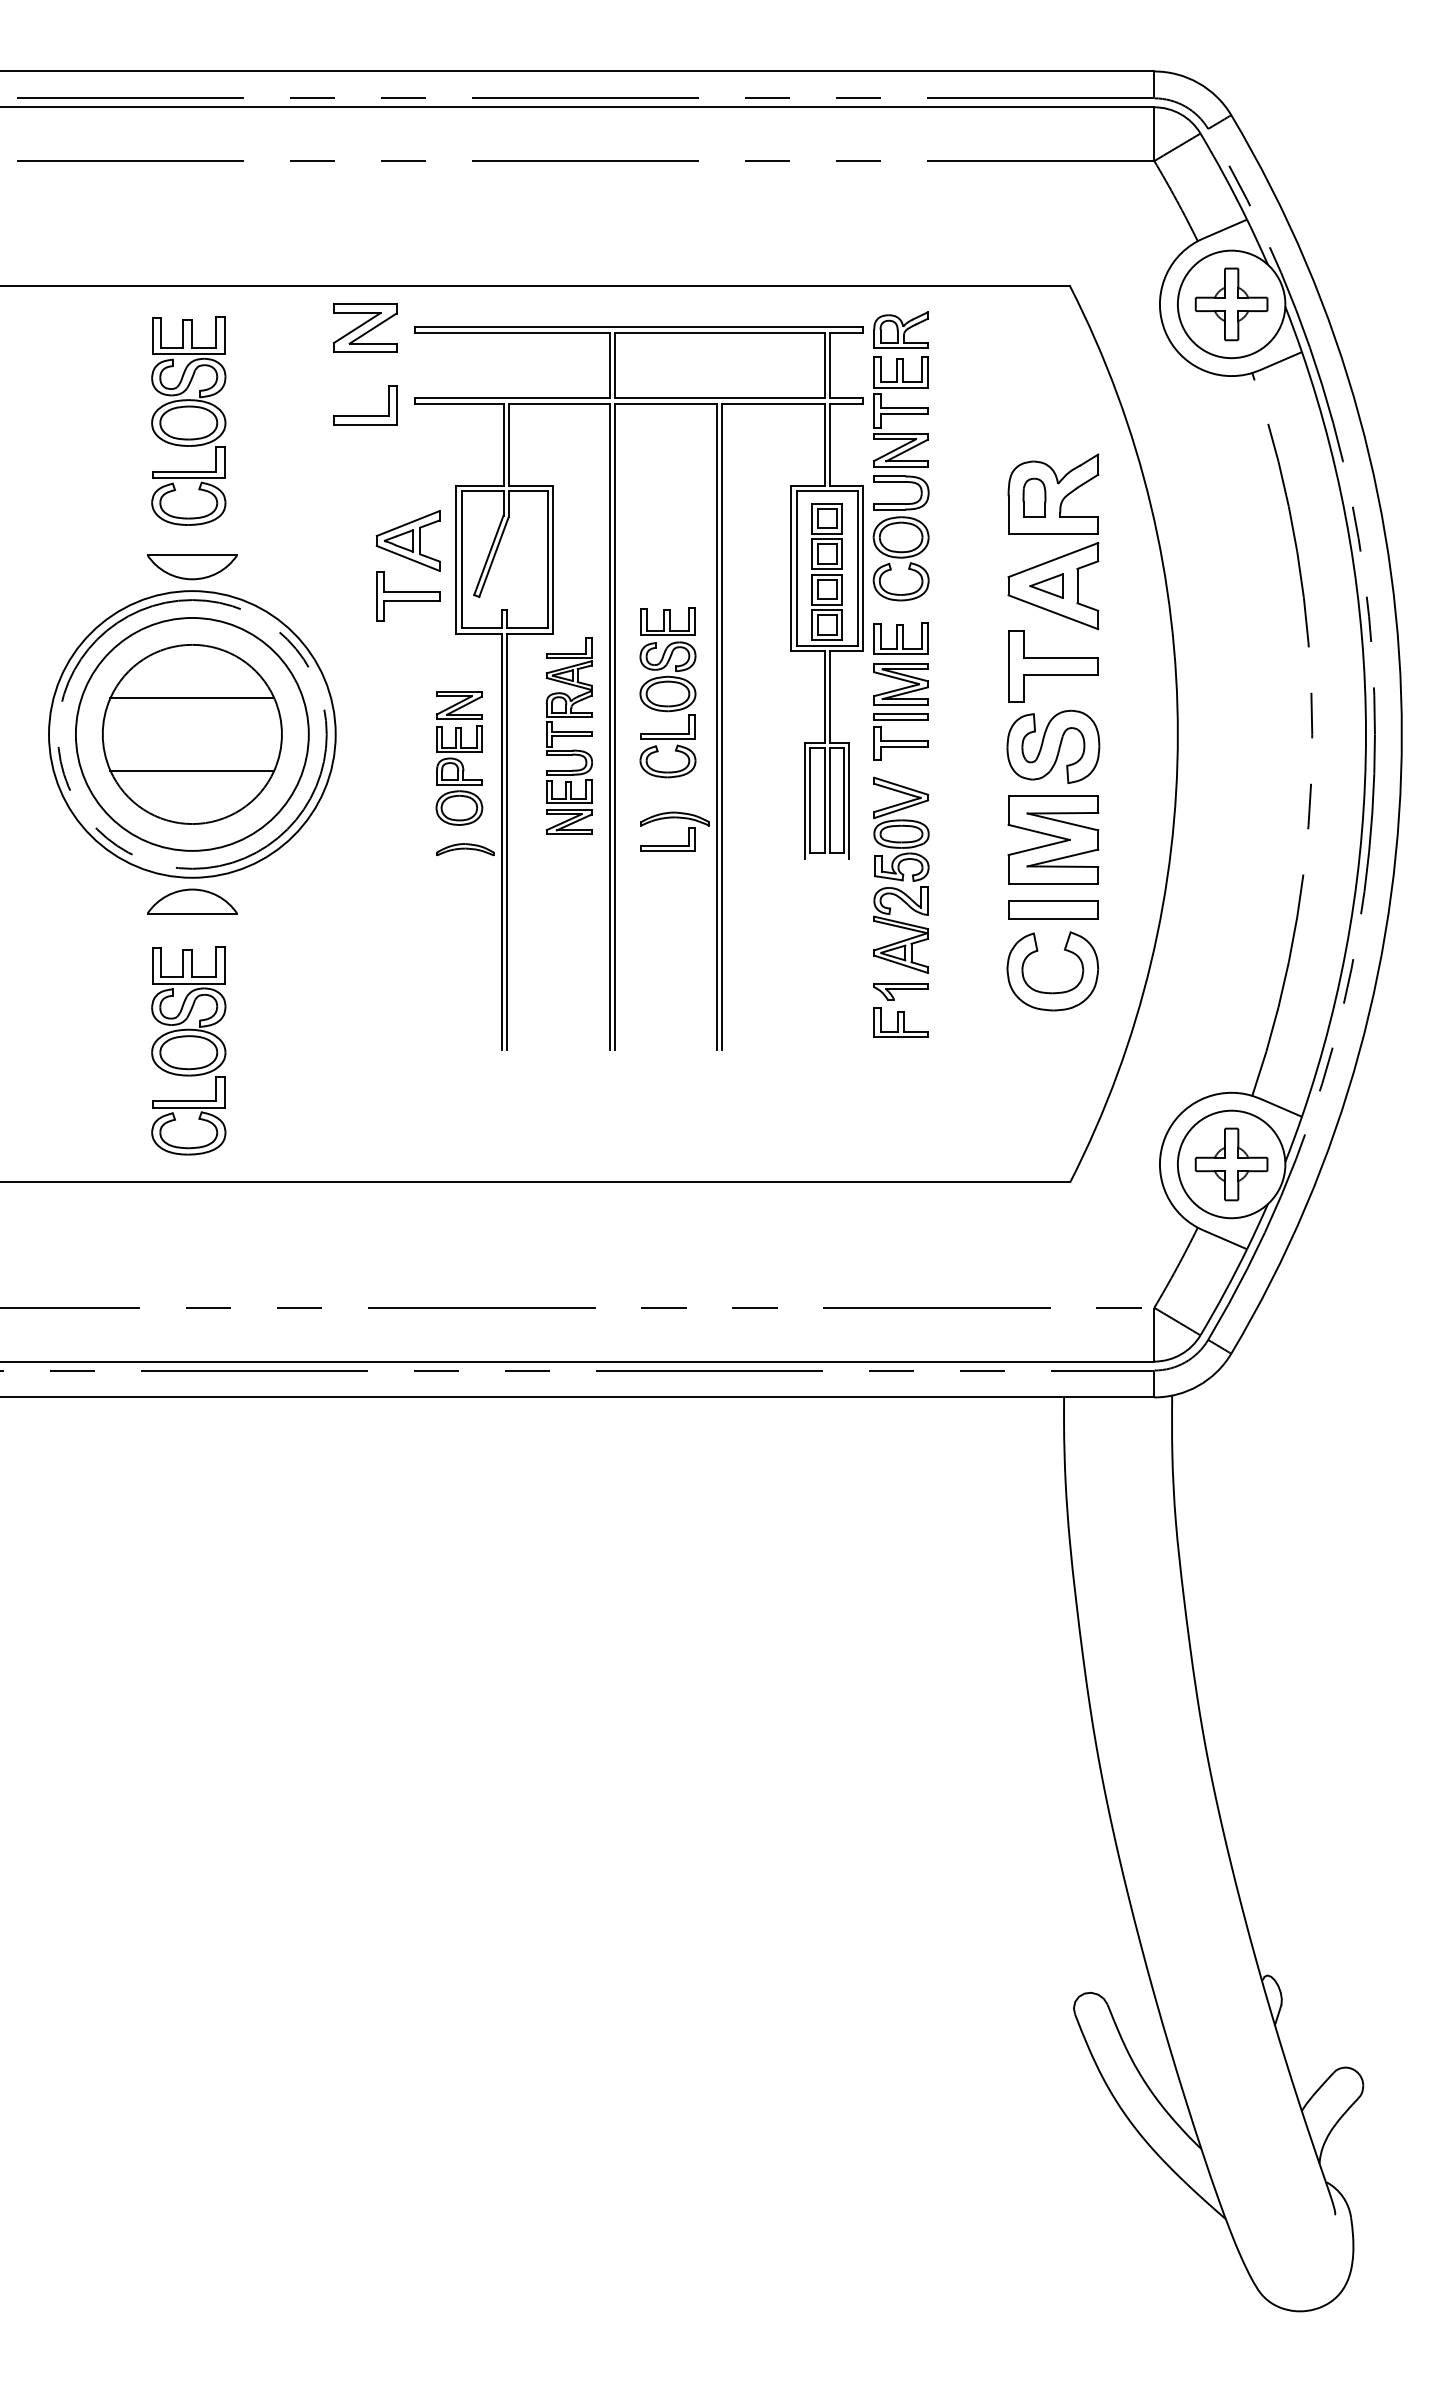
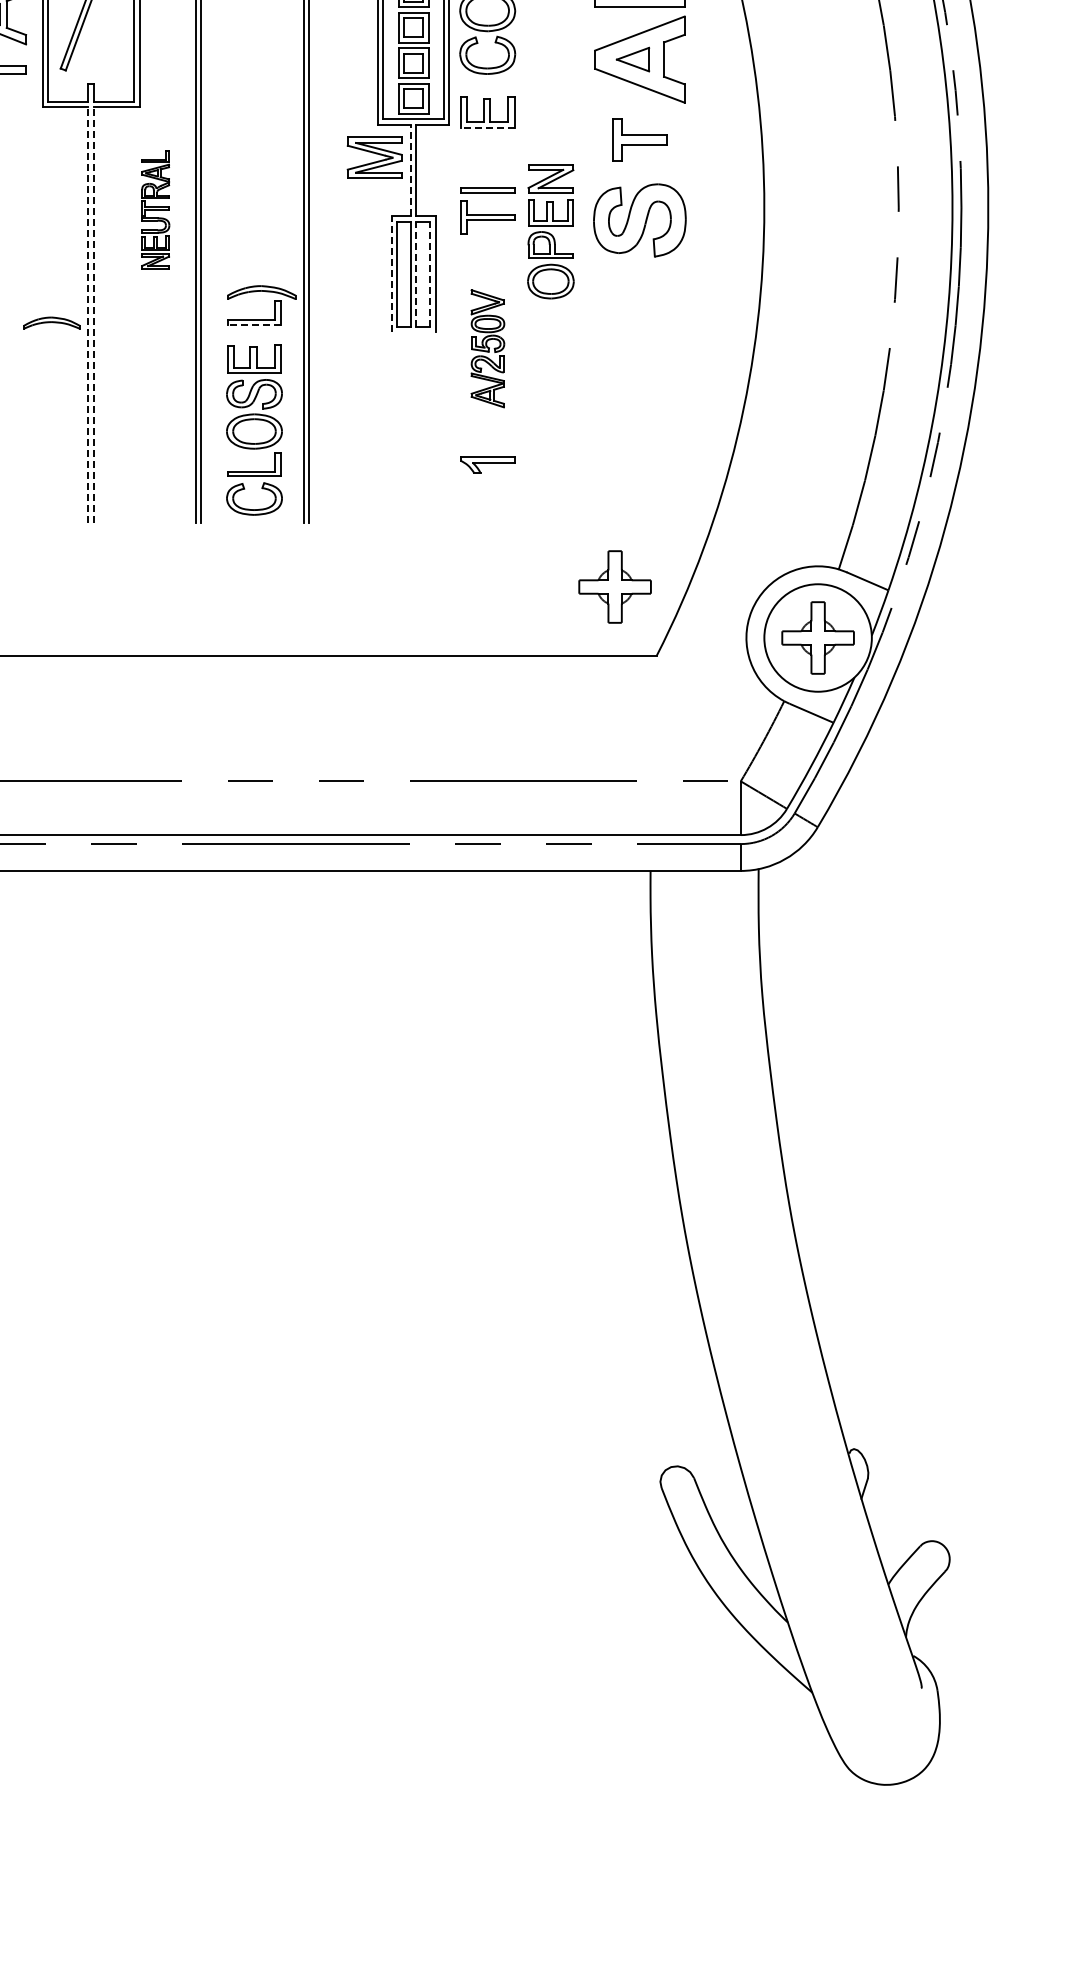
line: (901, 654) -> (488, 128), solid -> dashed
part: (1053, 666) -> (640, 140), size x0.6
part: (900, 684) -> (374, 158), moved
part: (667, 692) -> (254, 430), moved
line: (824, 697) -> (411, 171), solid -> dashed
part: (568, 735) -> (155, 209), size x0.6
part: (459, 758) -> (551, 232), moved
line: (805, 800) -> (392, 274), solid -> dashed
line: (829, 800) -> (416, 274), solid -> dashed
line: (843, 800) -> (430, 274), solid -> dashed
part: (1053, 839) -> (640, 313), removed
line: (501, 841) -> (88, 315), solid -> dashed
line: (507, 841) -> (94, 315), solid -> dashed
line: (667, 851) -> (254, 325), solid -> dashed
part: (901, 874) -> (488, 348), size x0.6
part: (1053, 909) -> (640, 383), removed
part: (1052, 992) -> (639, 466), removed
part: (900, 1022) -> (487, 496), removed
part: (1028, 1113) -> (615, 587), added

